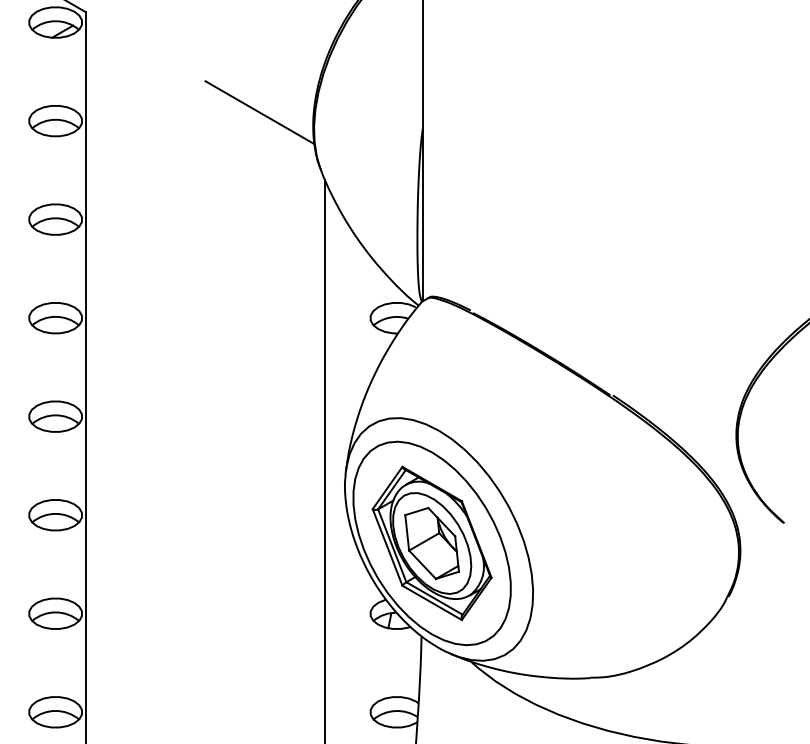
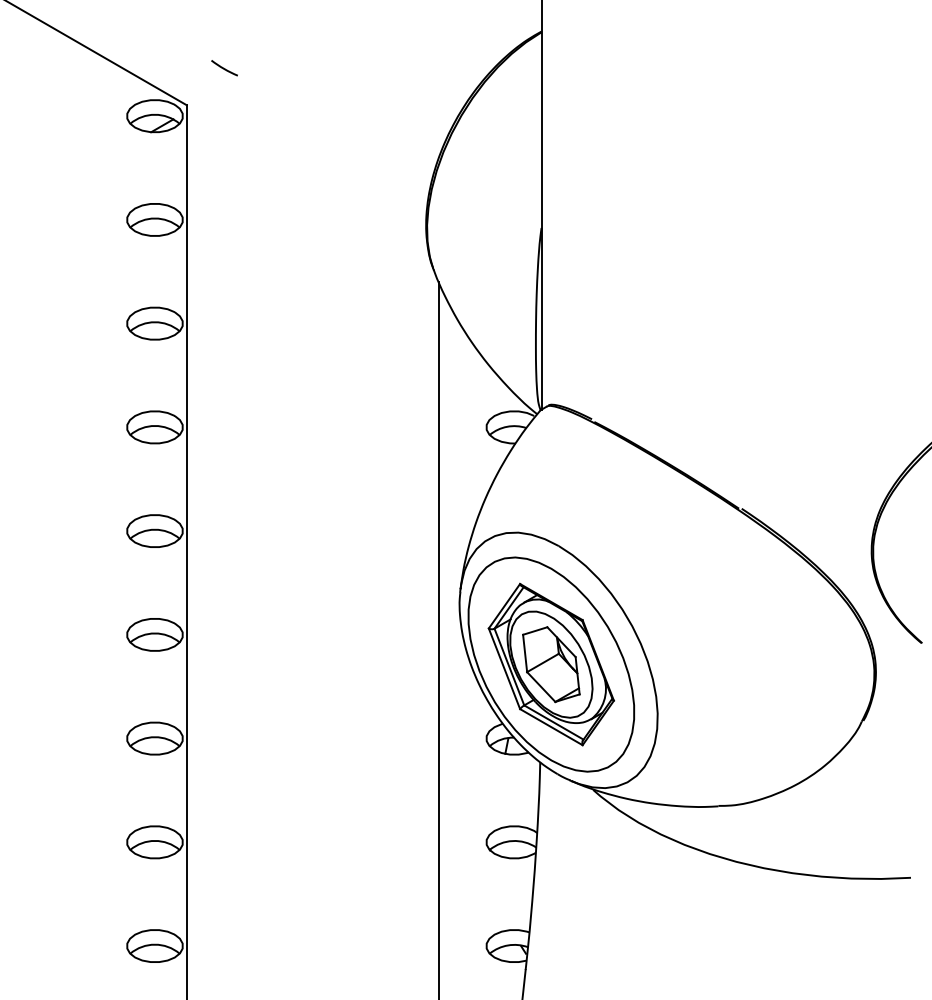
line: (259, 112) -> (369, 210), removed

